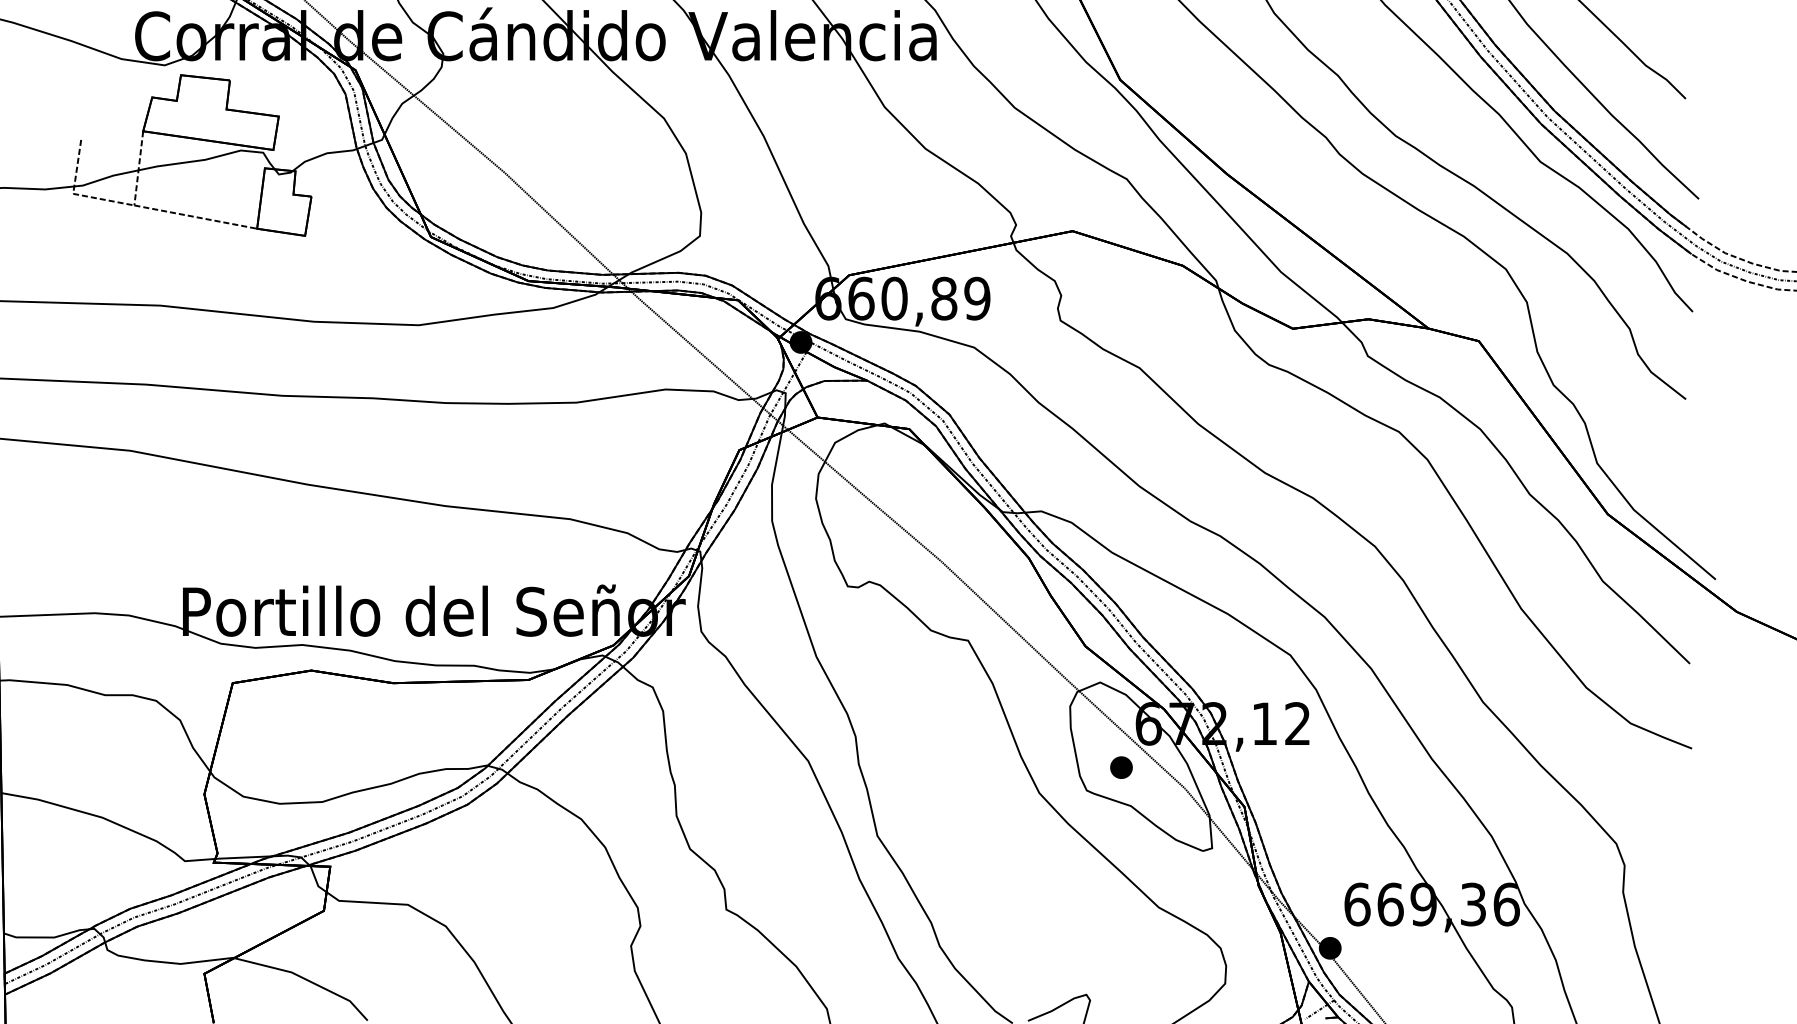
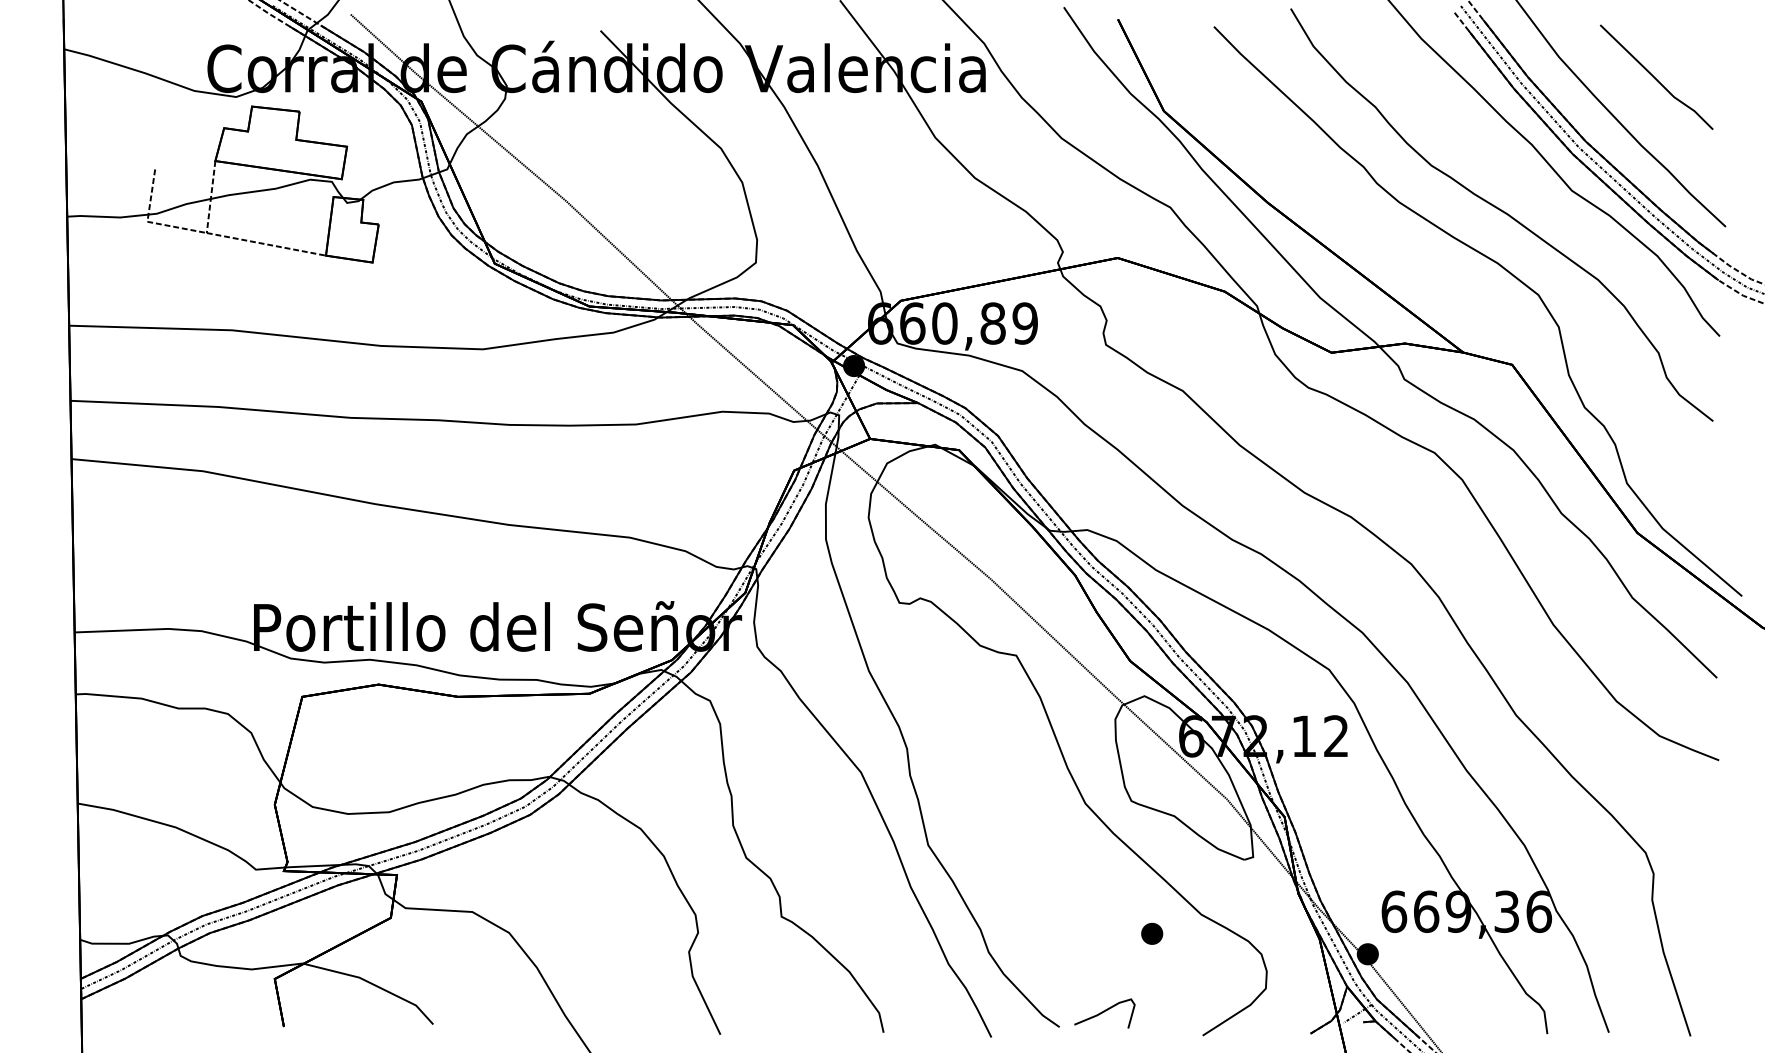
part: (1121, 767) -> (1152, 933), moved

